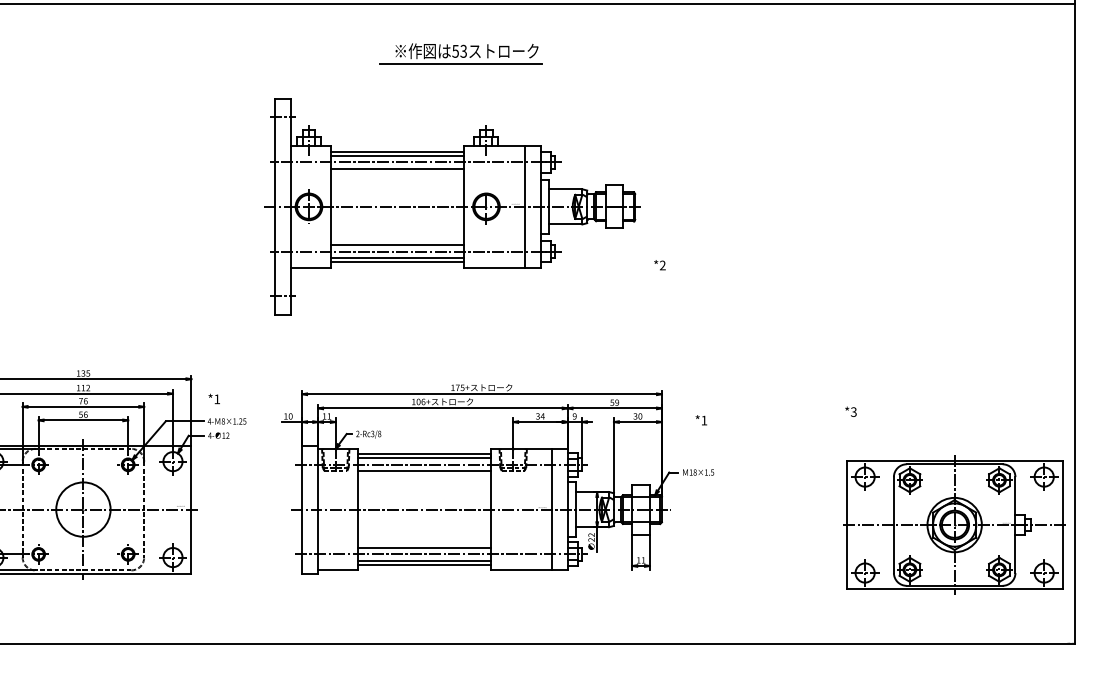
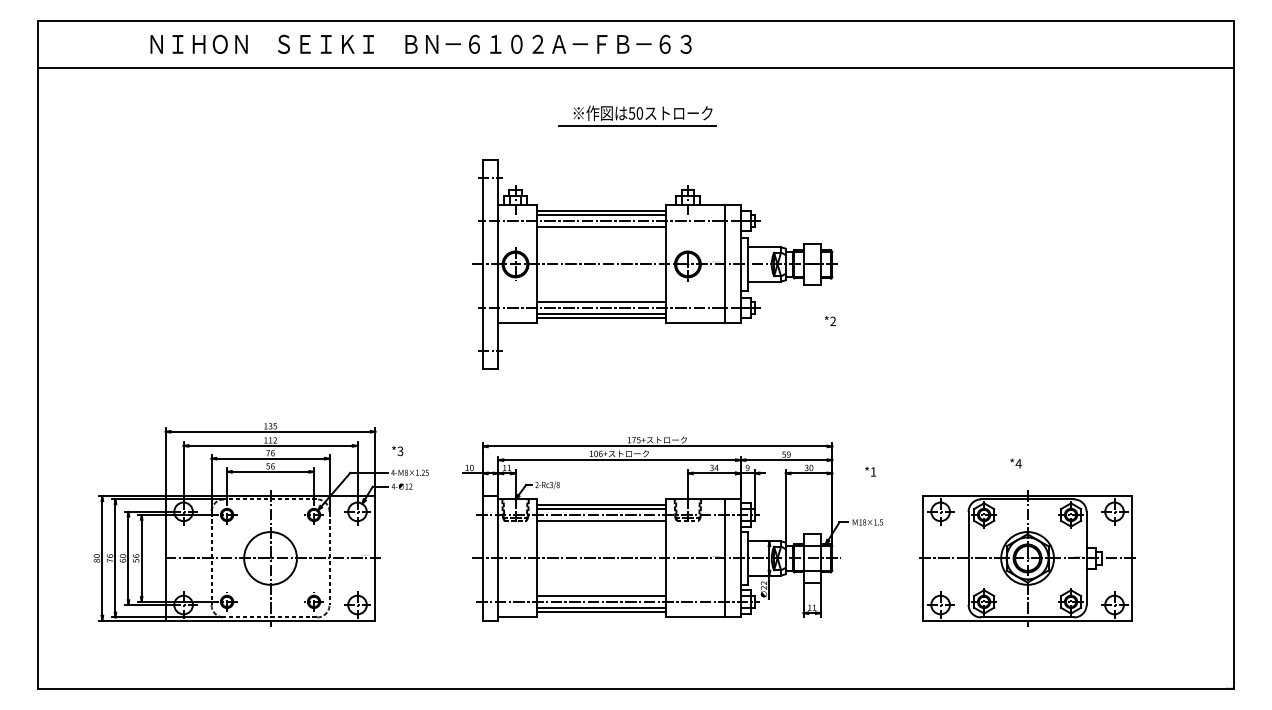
text: (463, 51) -> (639, 113), 53 -> 50
part: (452, 206) -> (654, 264), moved
text: (217, 399) -> (400, 451), *1 -> *3
text: (853, 411) -> (1018, 463), *3 -> *4
part: (954, 525) -> (1027, 558), moved

